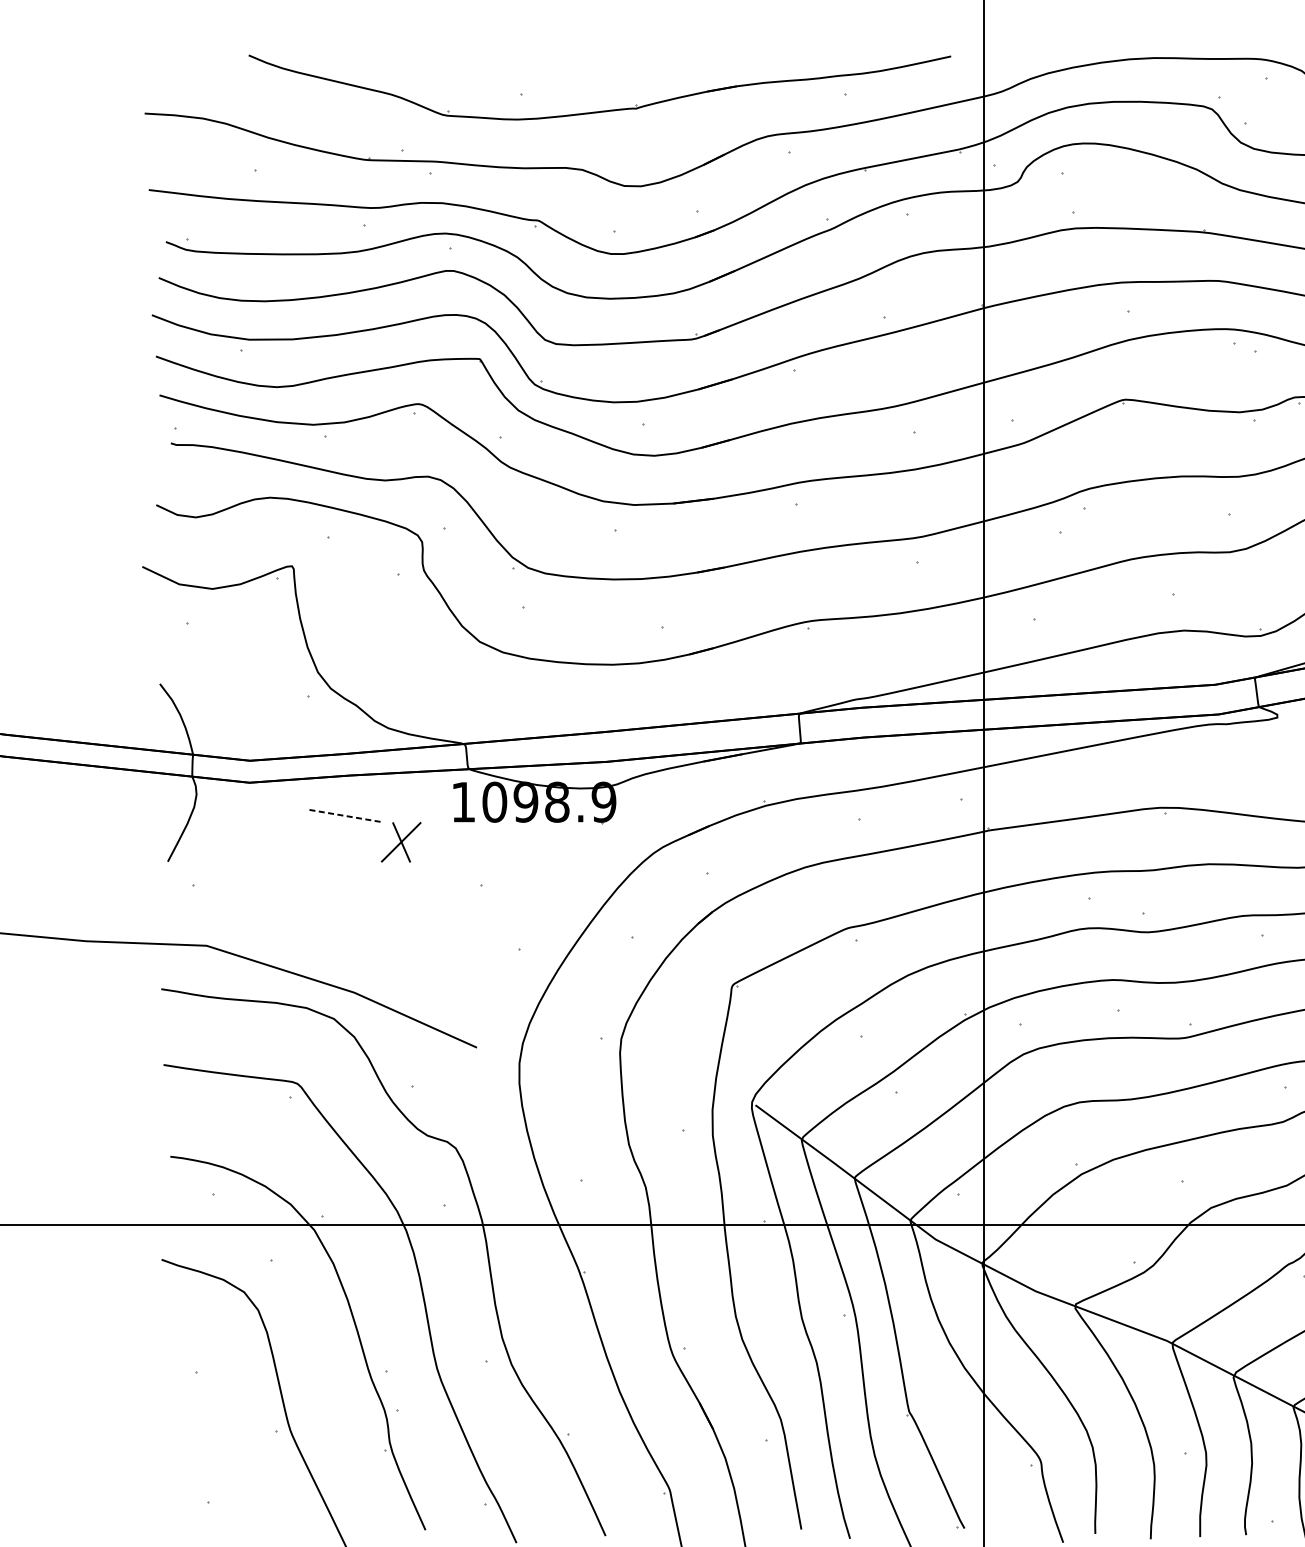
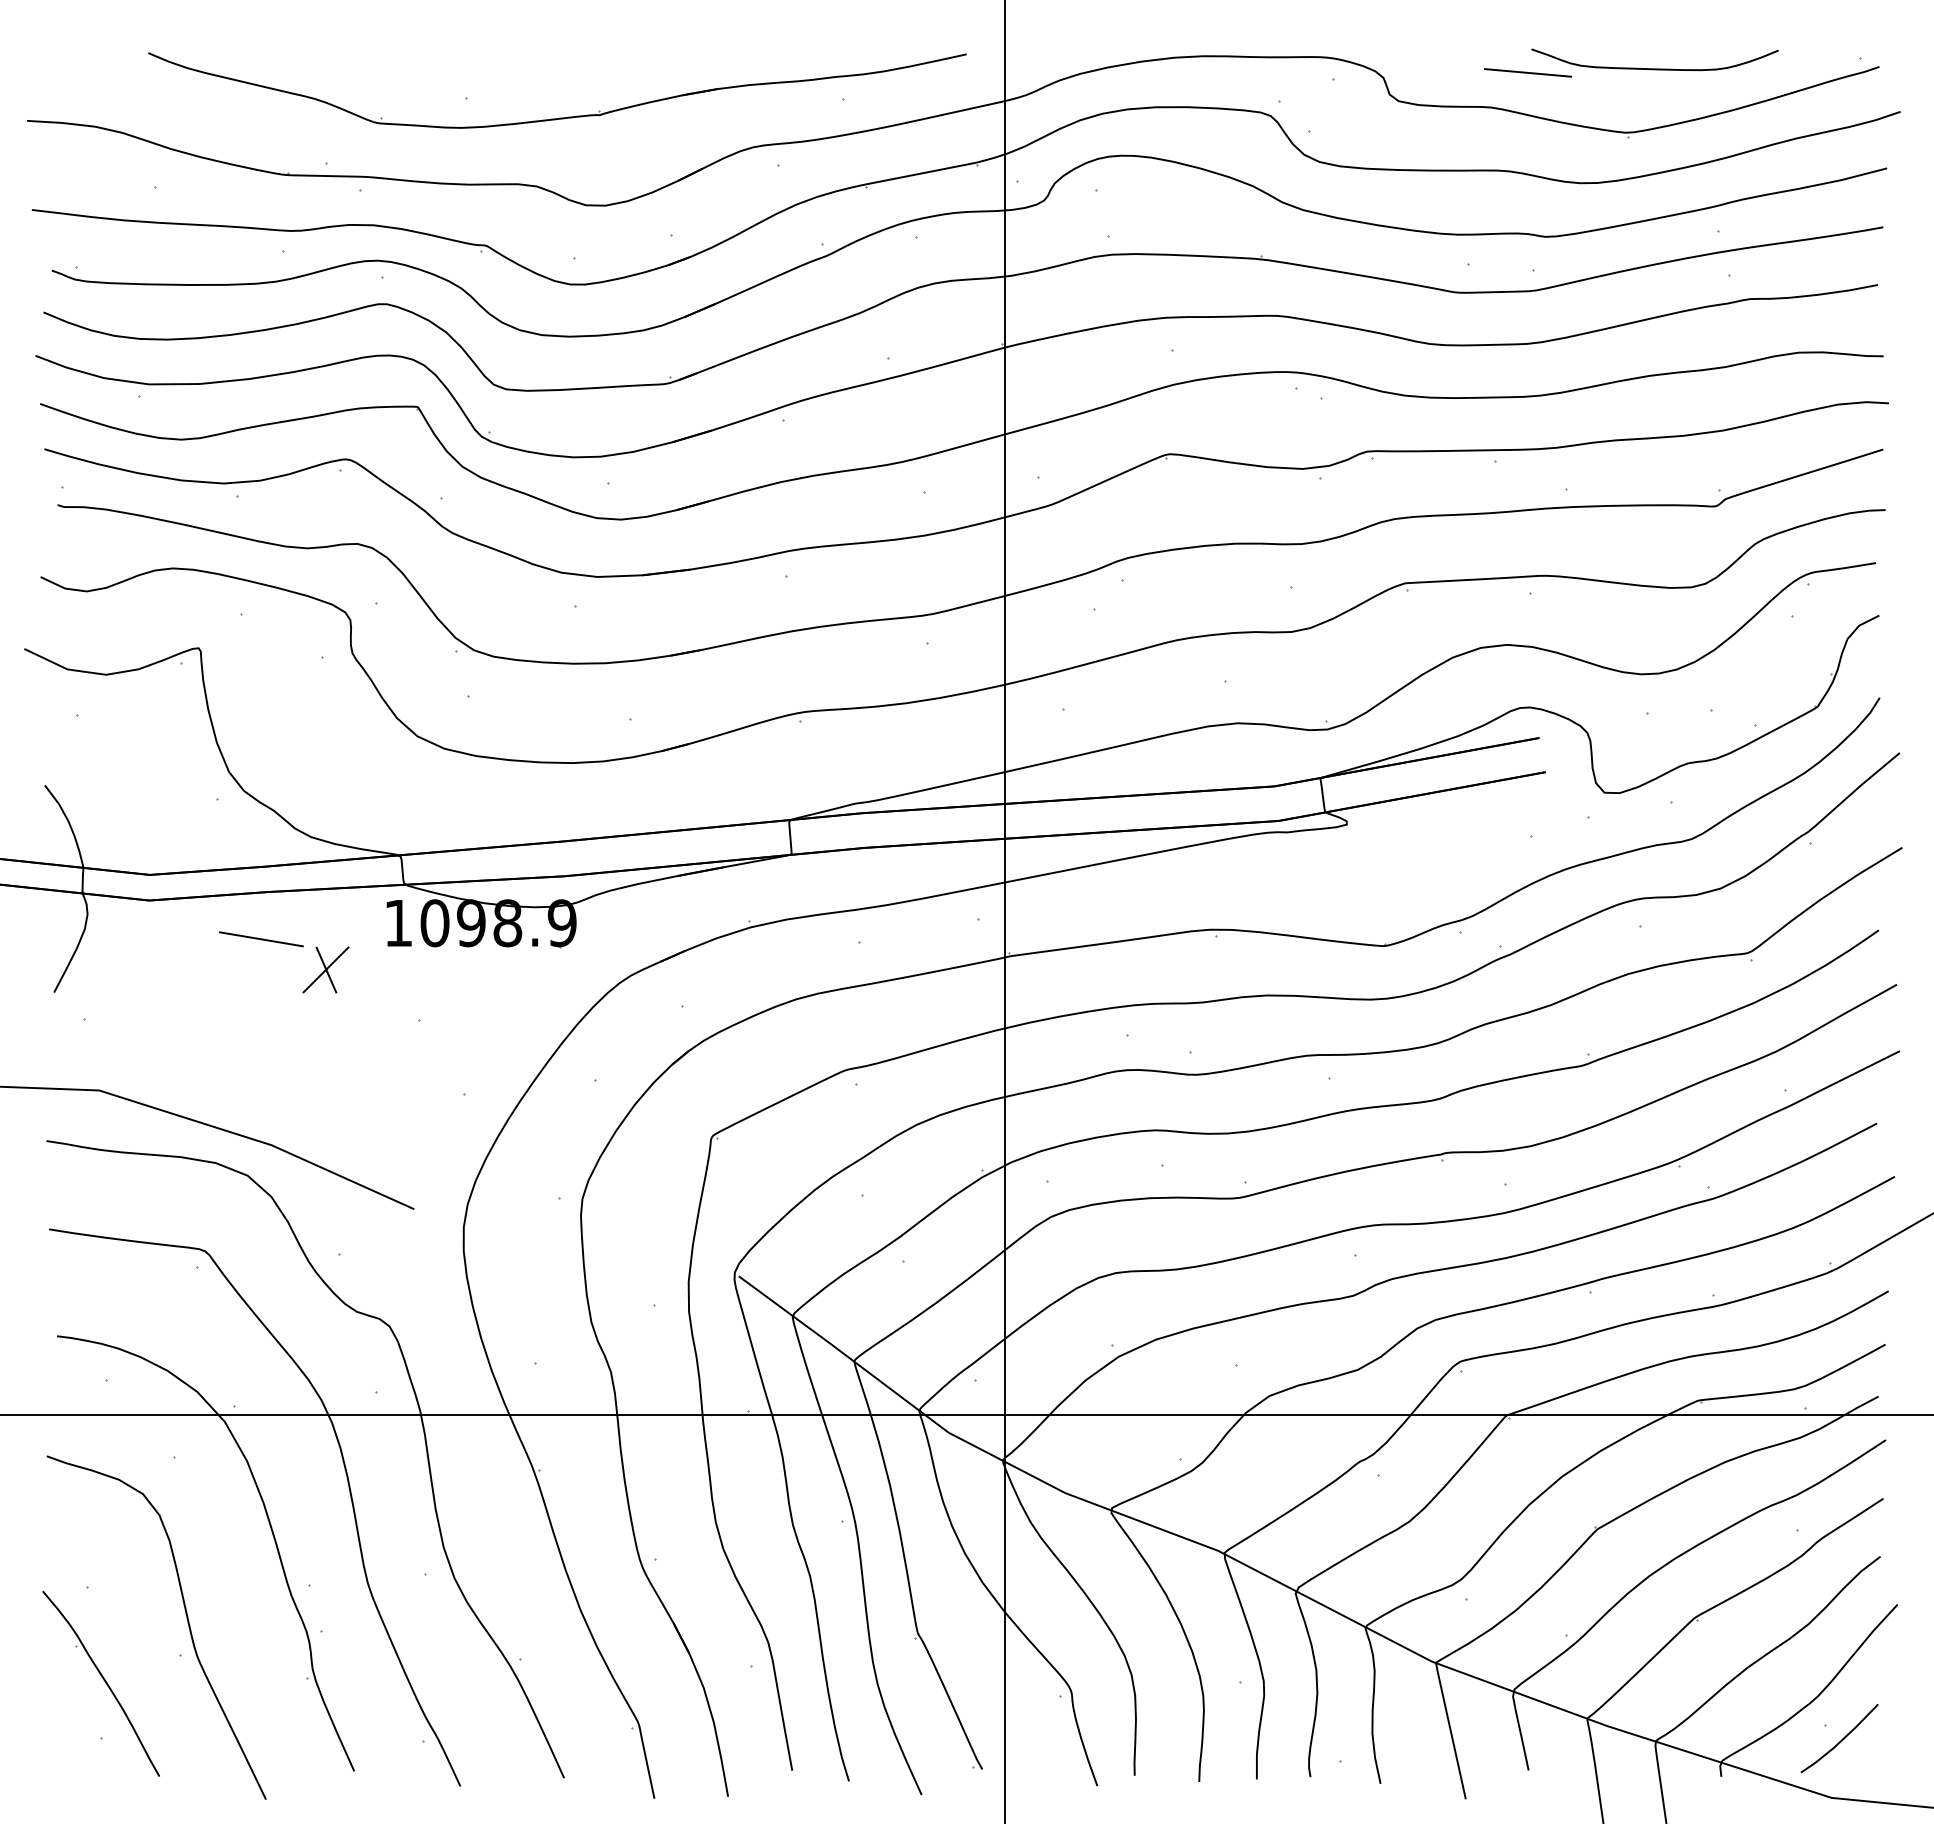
line: (345, 816) -> (261, 939), dashed -> solid
part: (207, 1454) -> (100, 1683), added

